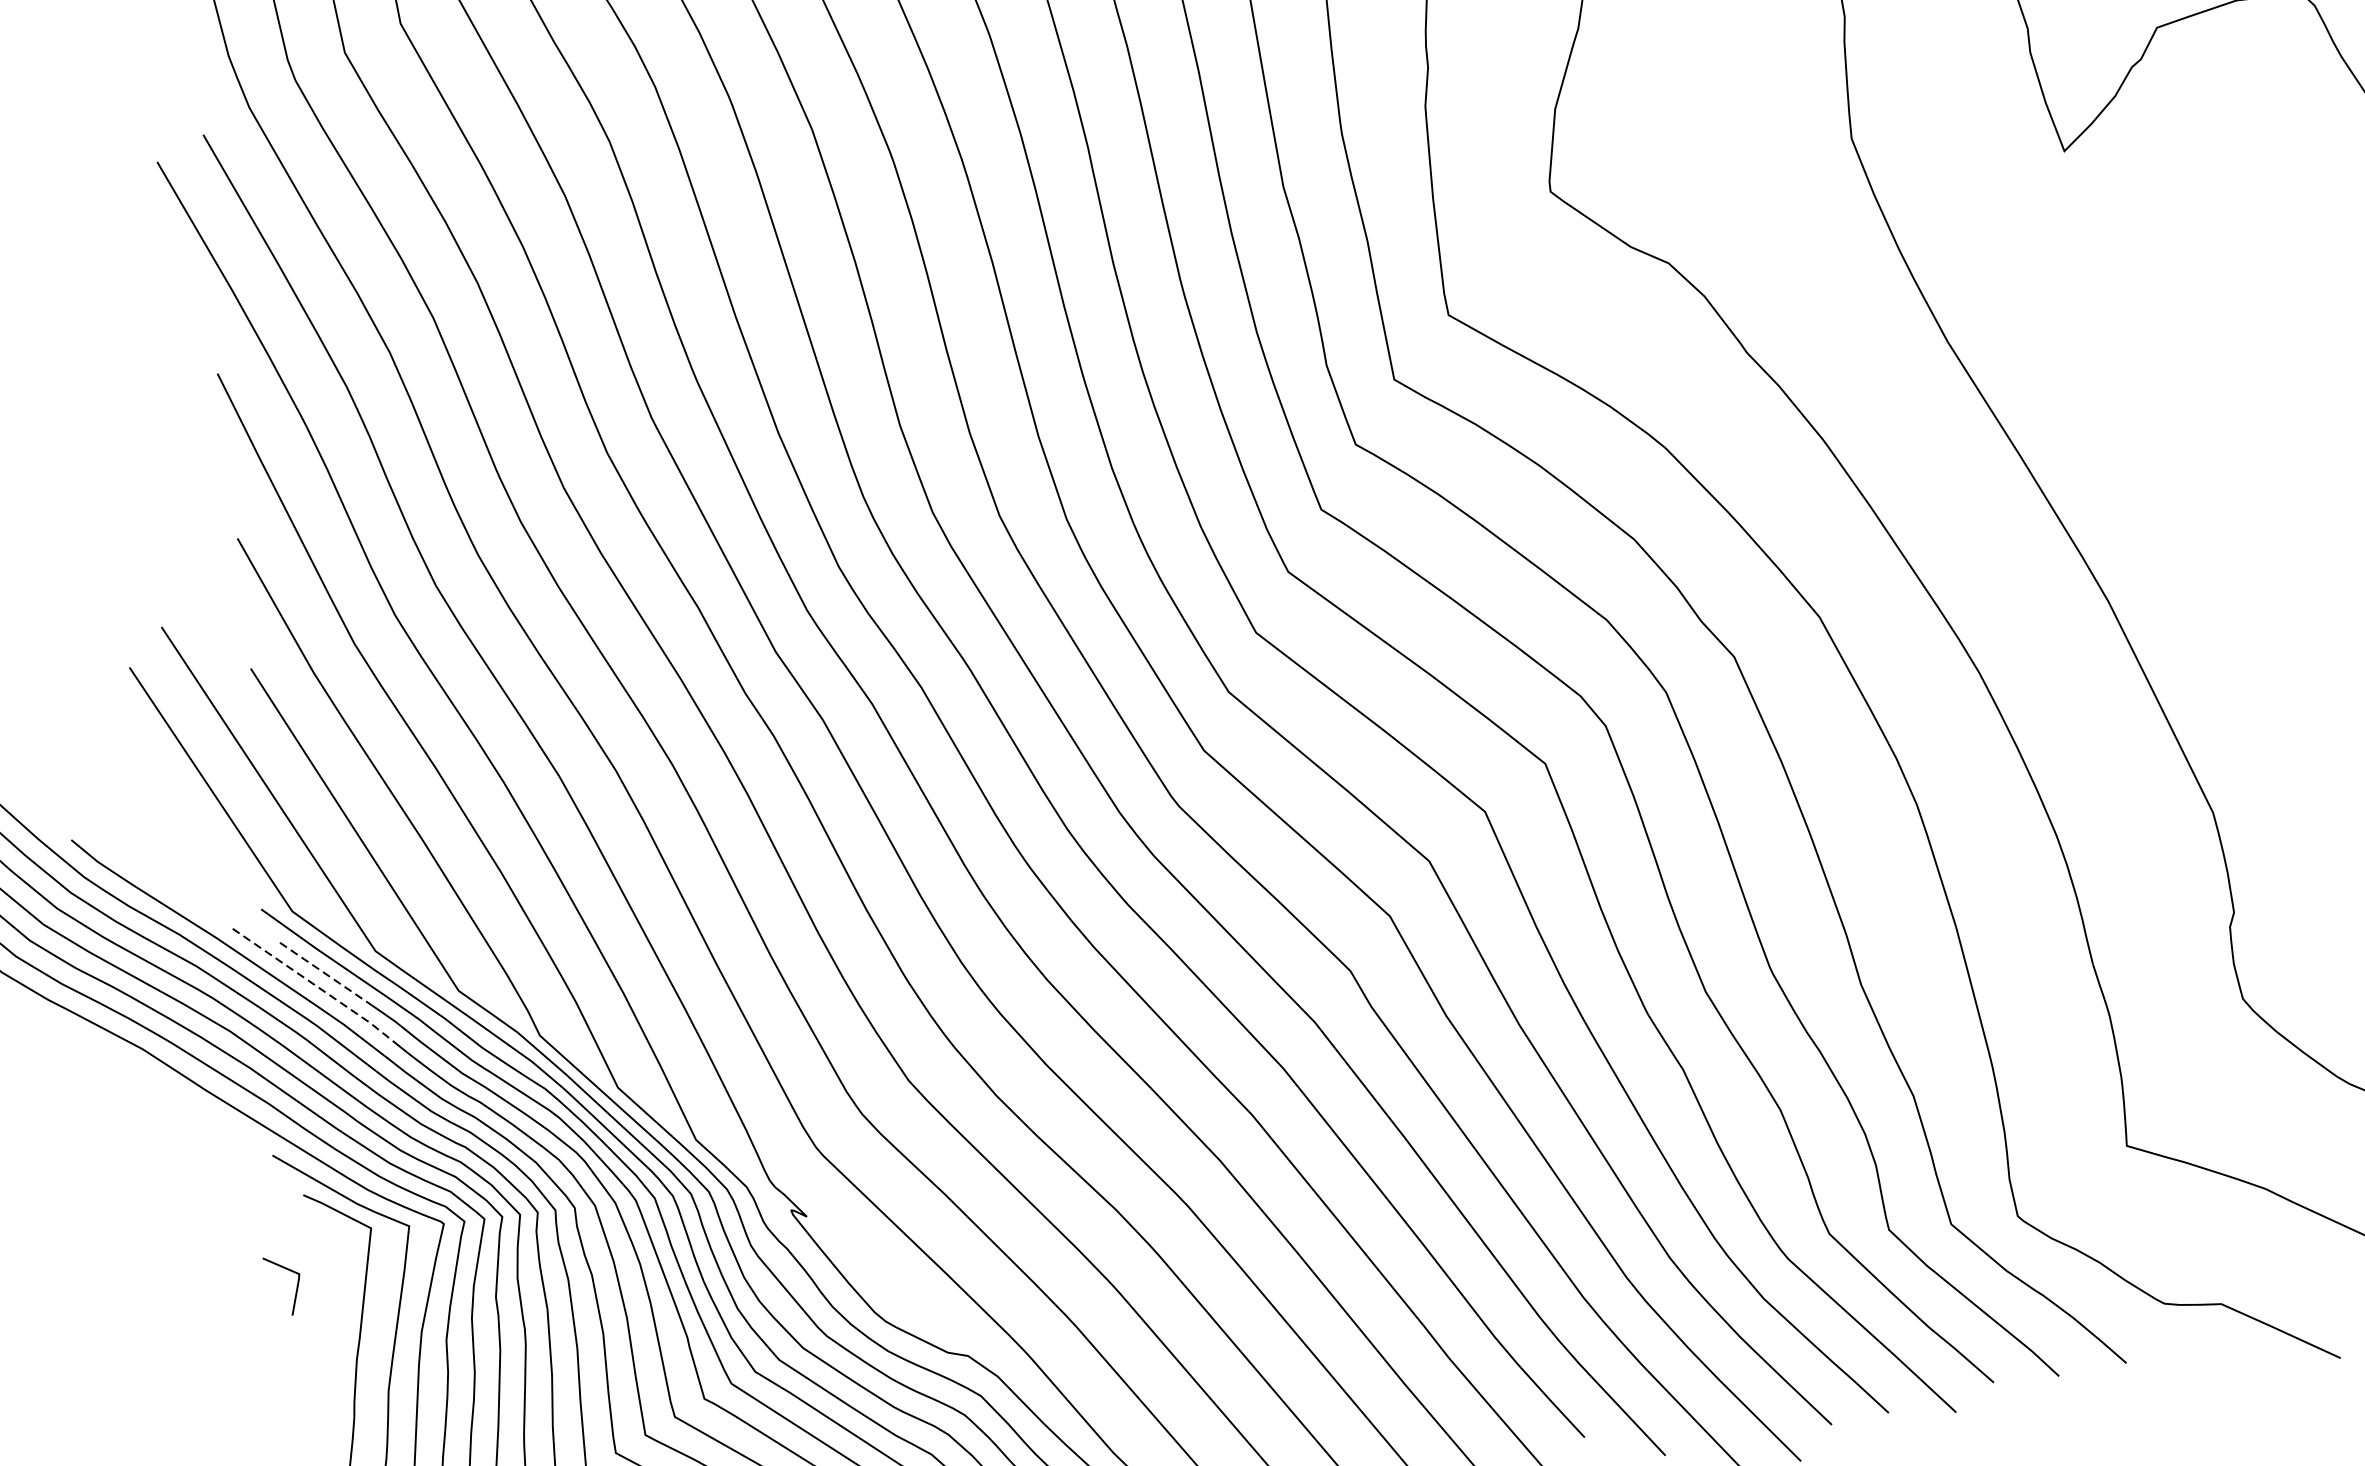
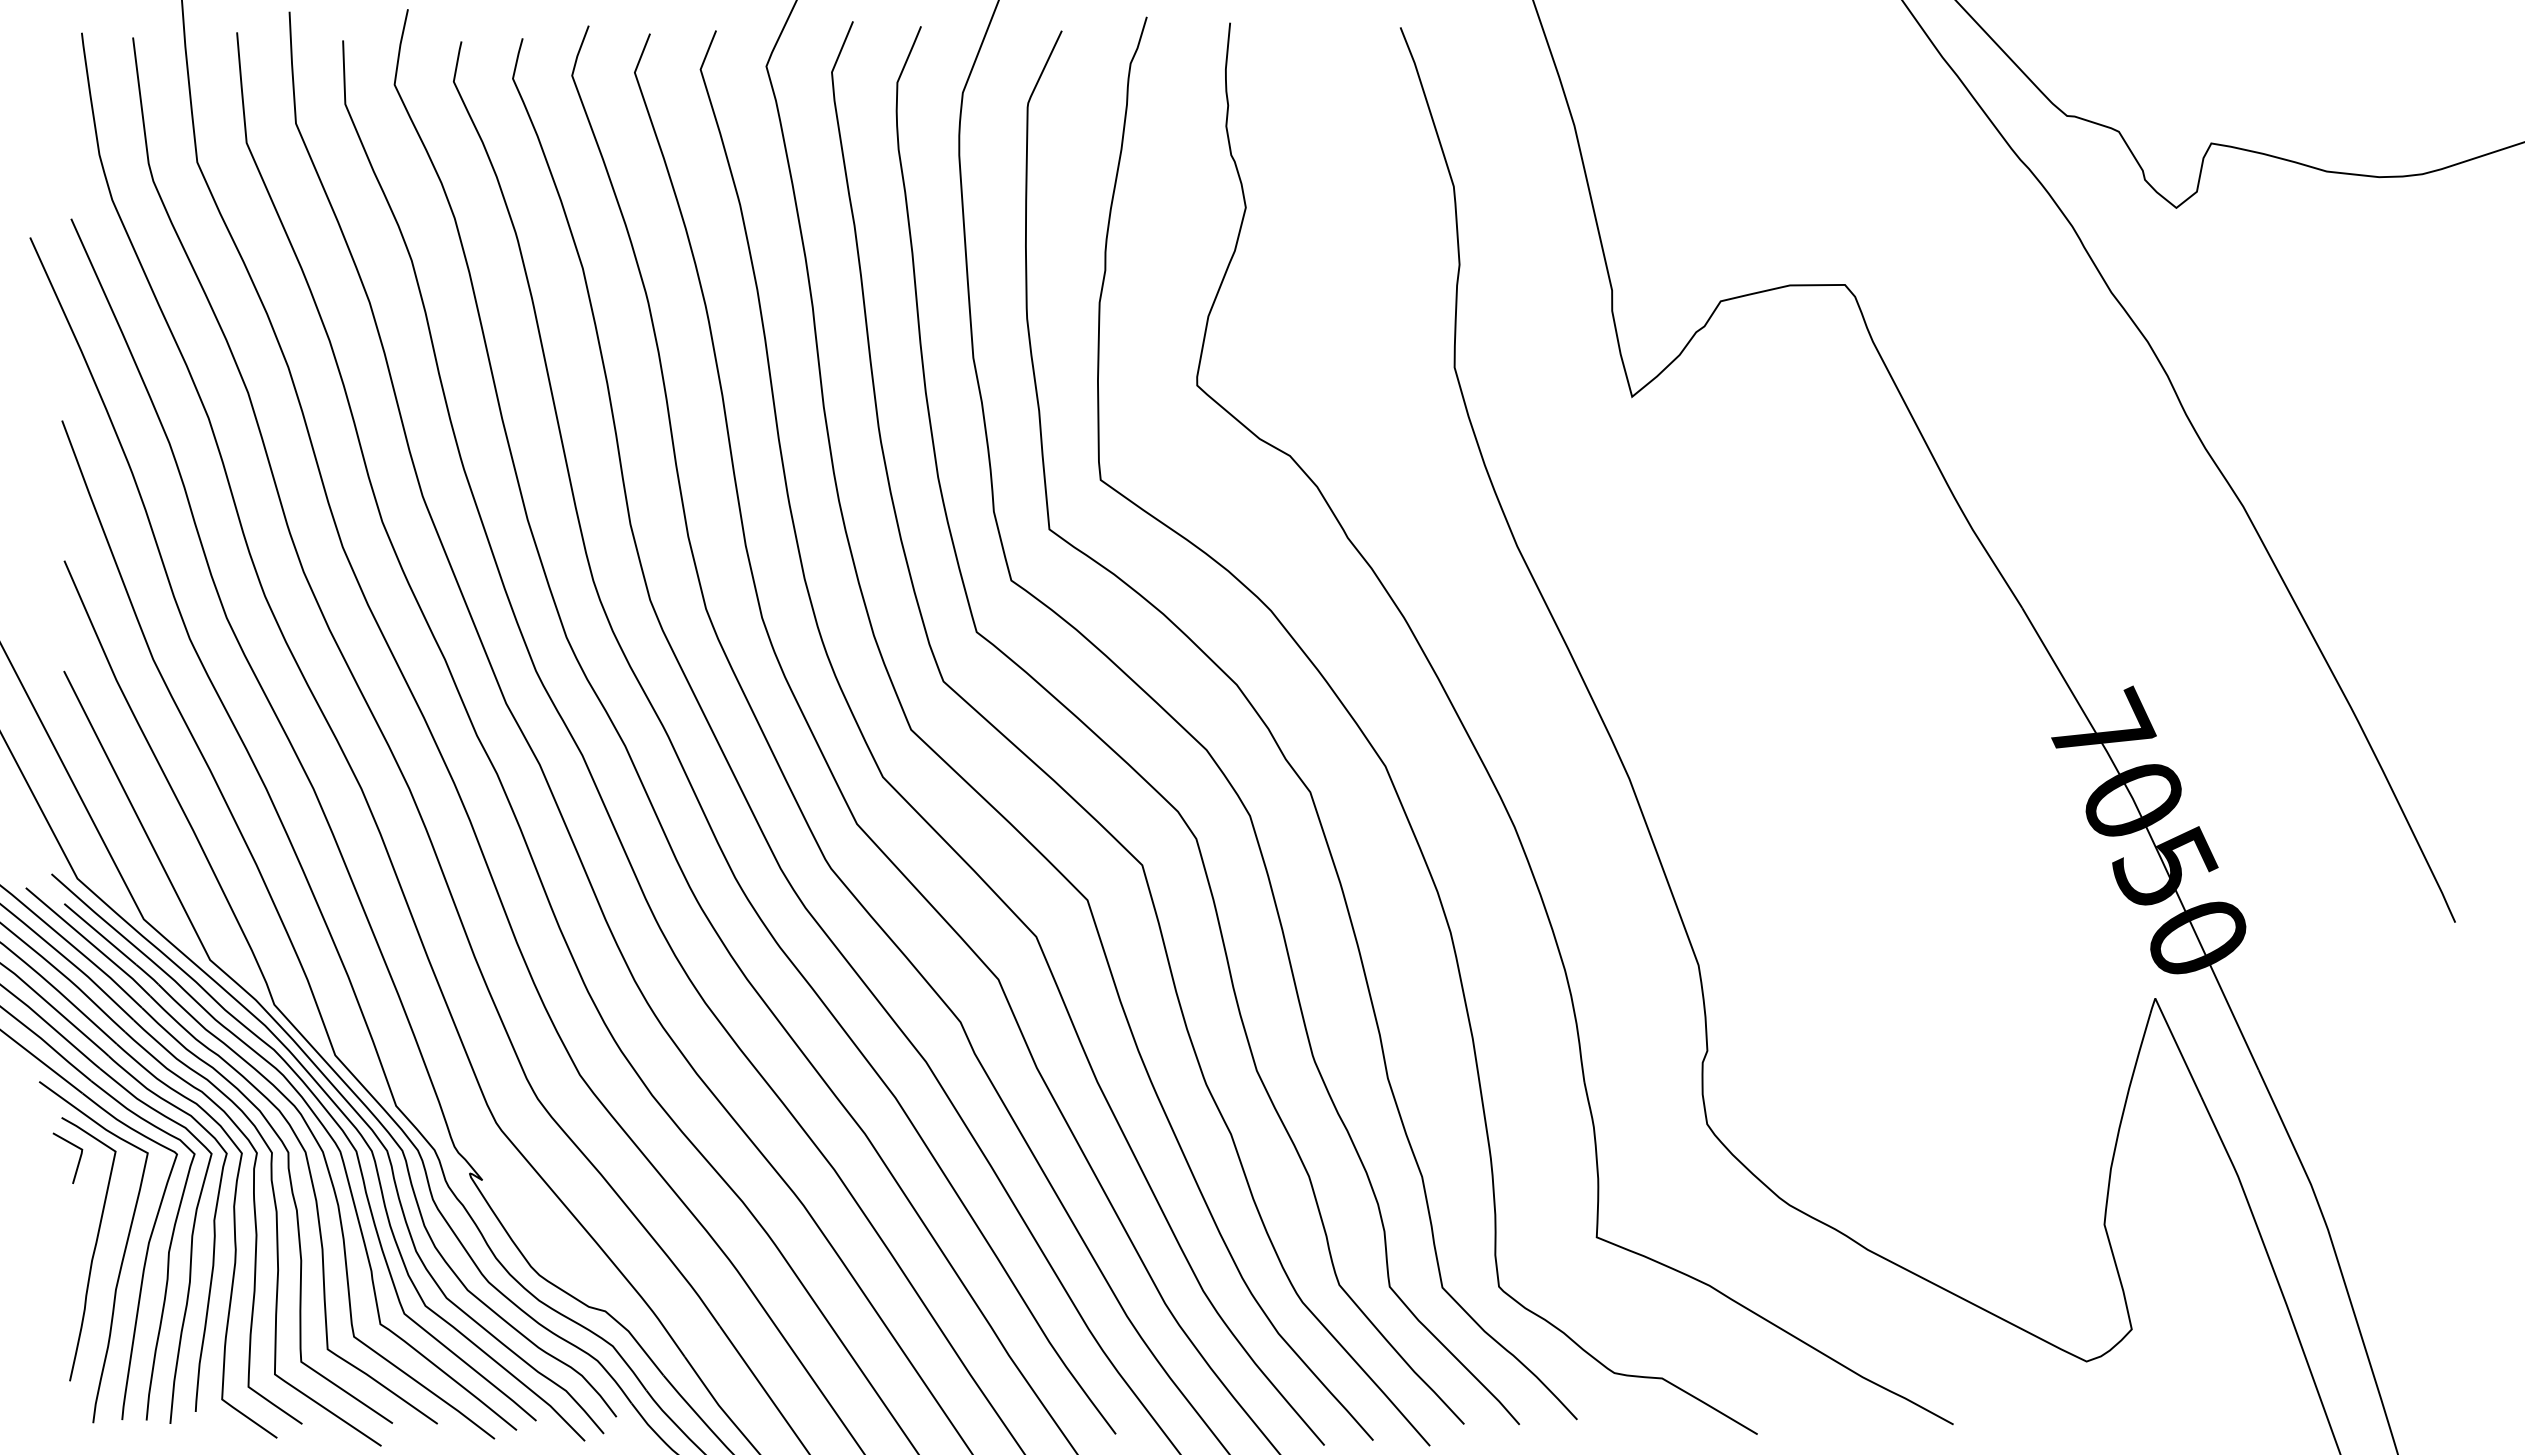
line: (326, 974) -> (100, 934), dashed -> solid
line: (314, 985) -> (89, 942), dashed -> solid
line: (296, 1287) -> (78, 1160), moved

